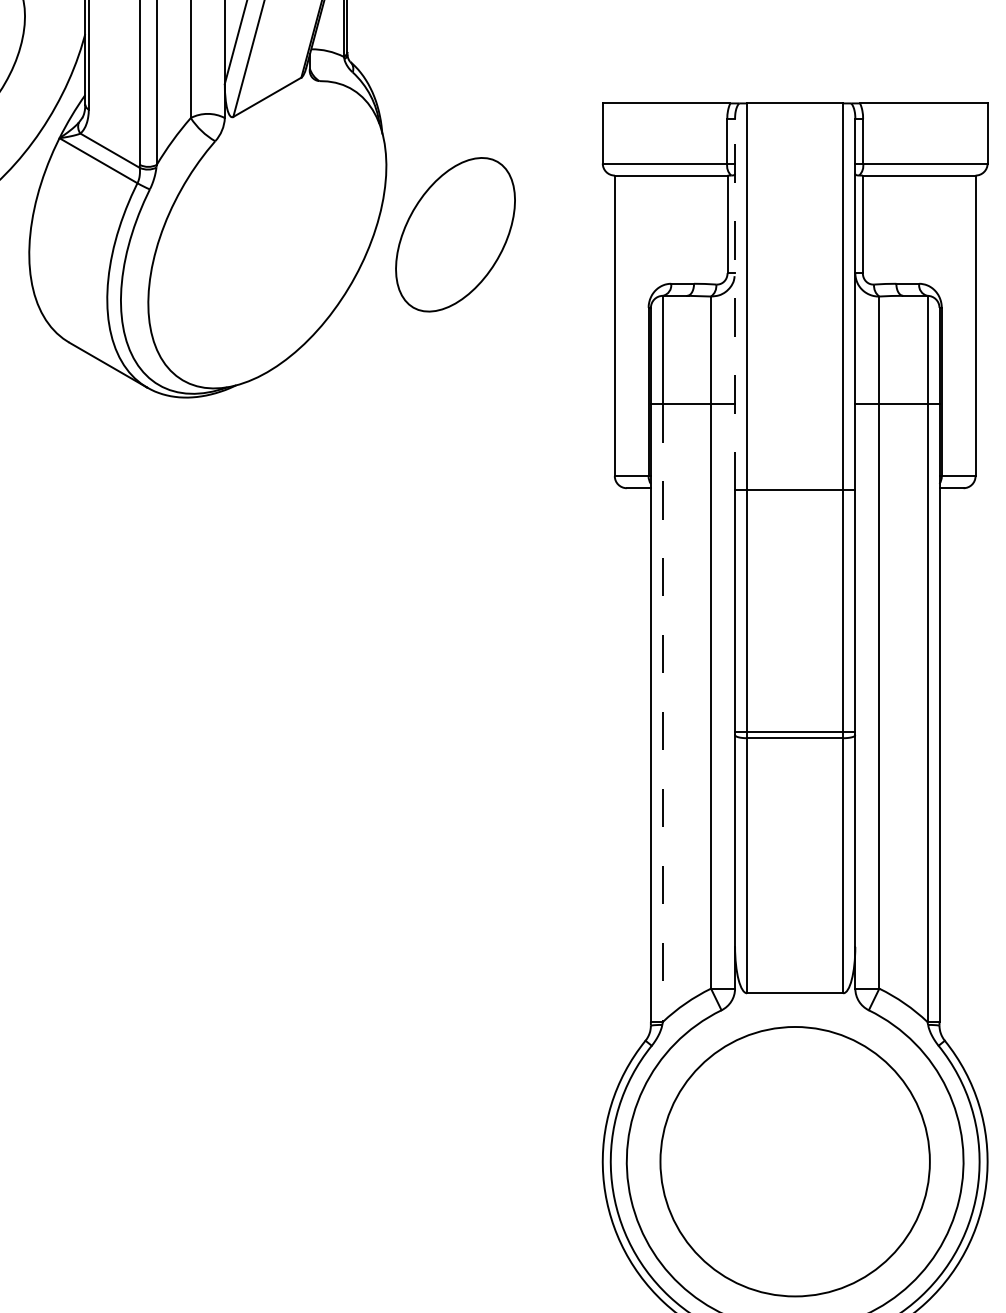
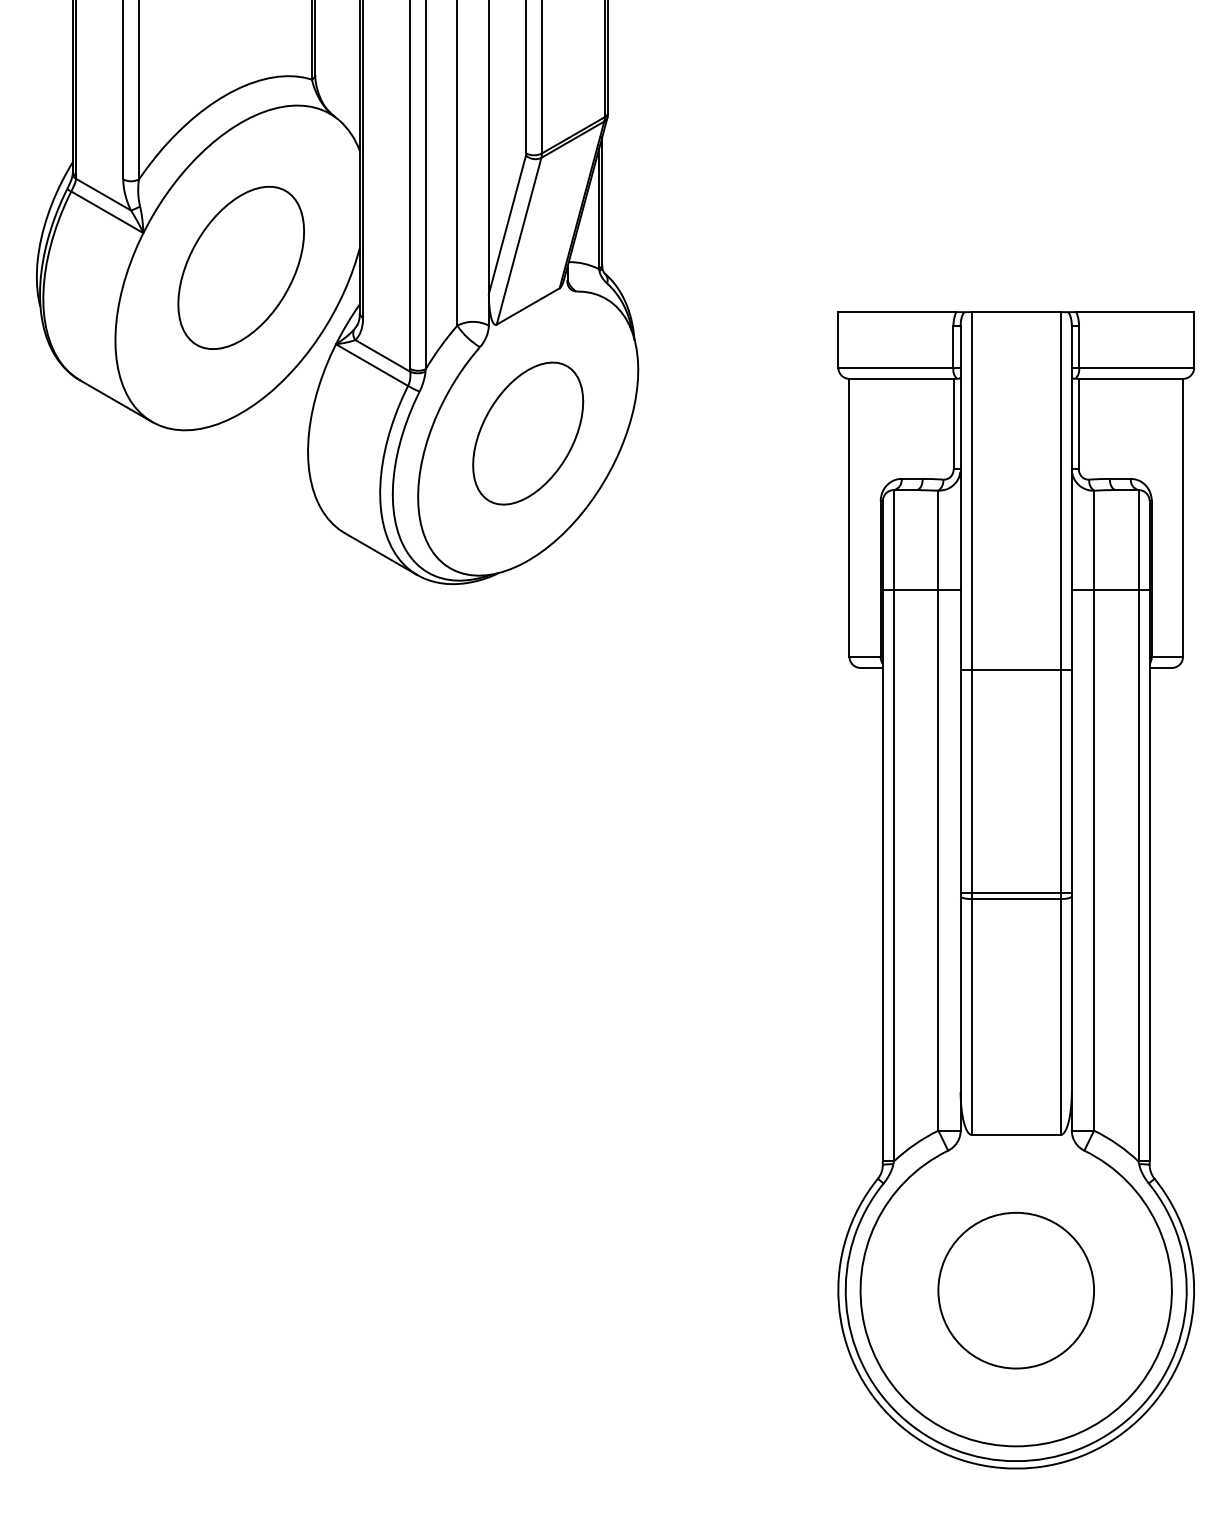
part: (455, 234) -> (528, 433), moved
line: (734, 304) -> (960, 498), dashed -> solid
line: (662, 712) -> (893, 875), dashed -> solid
circle: (795, 1161) -> (1016, 1290), size x0.62

